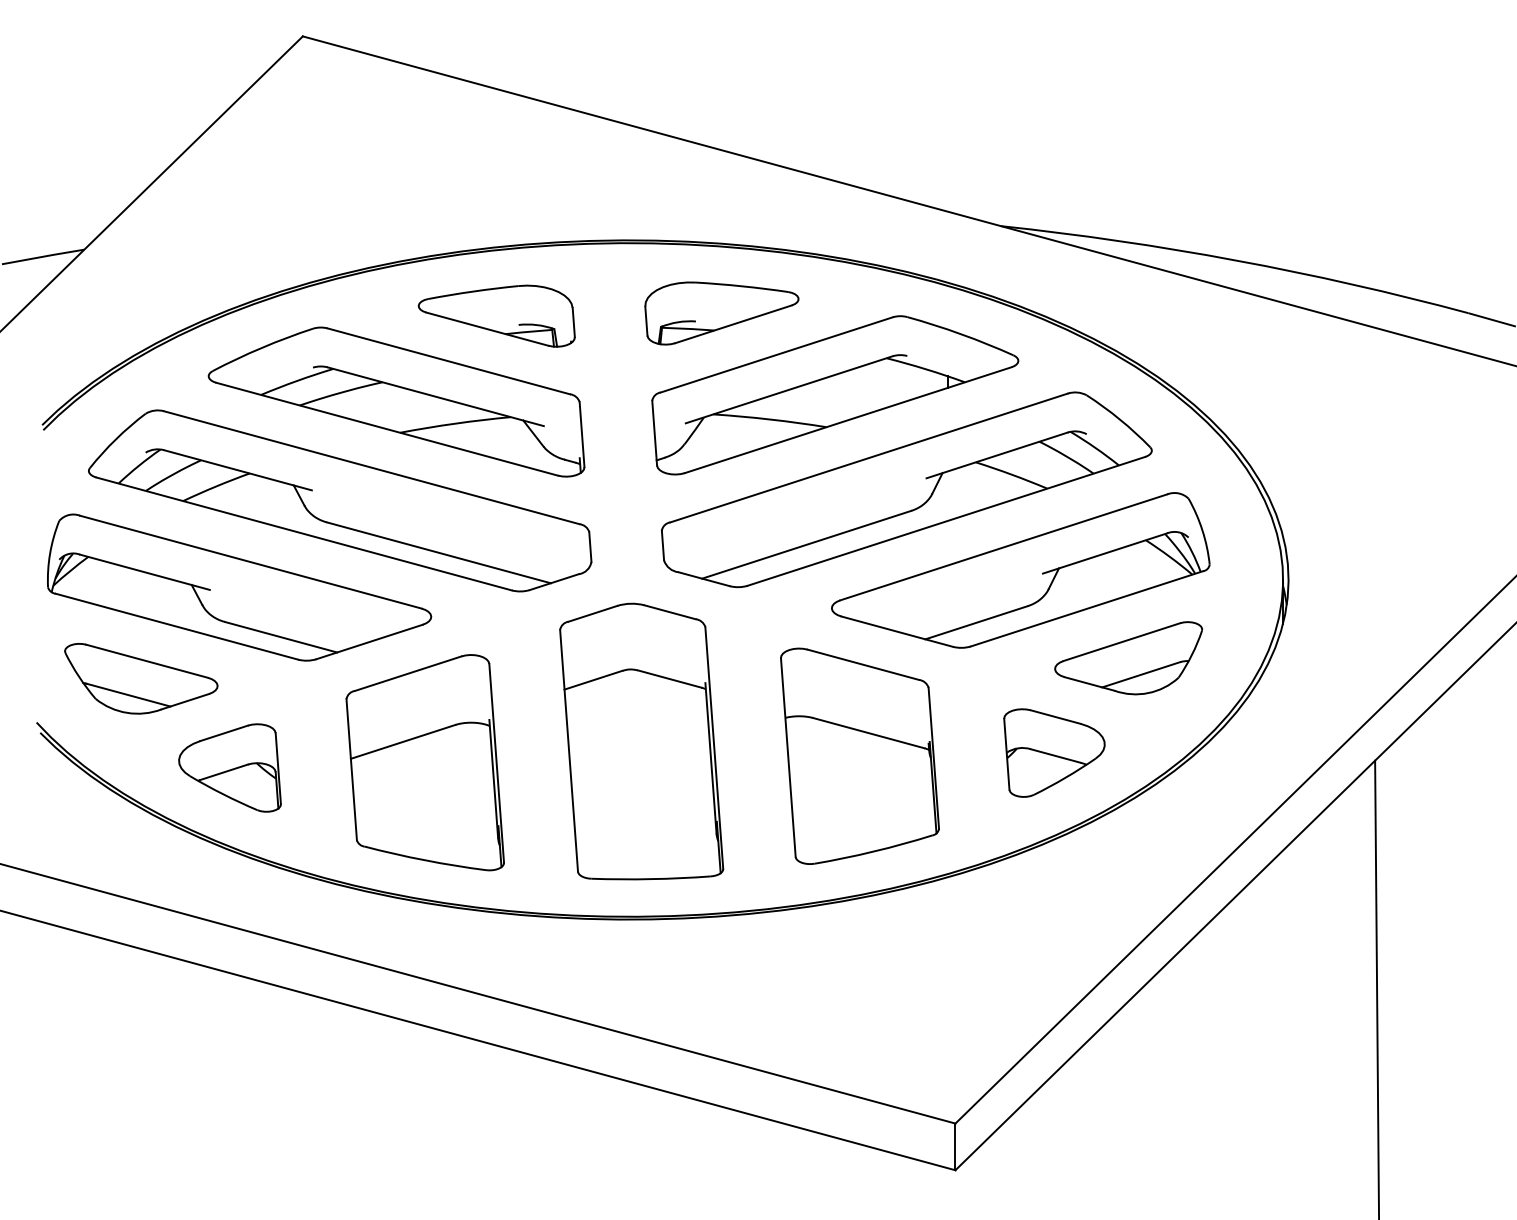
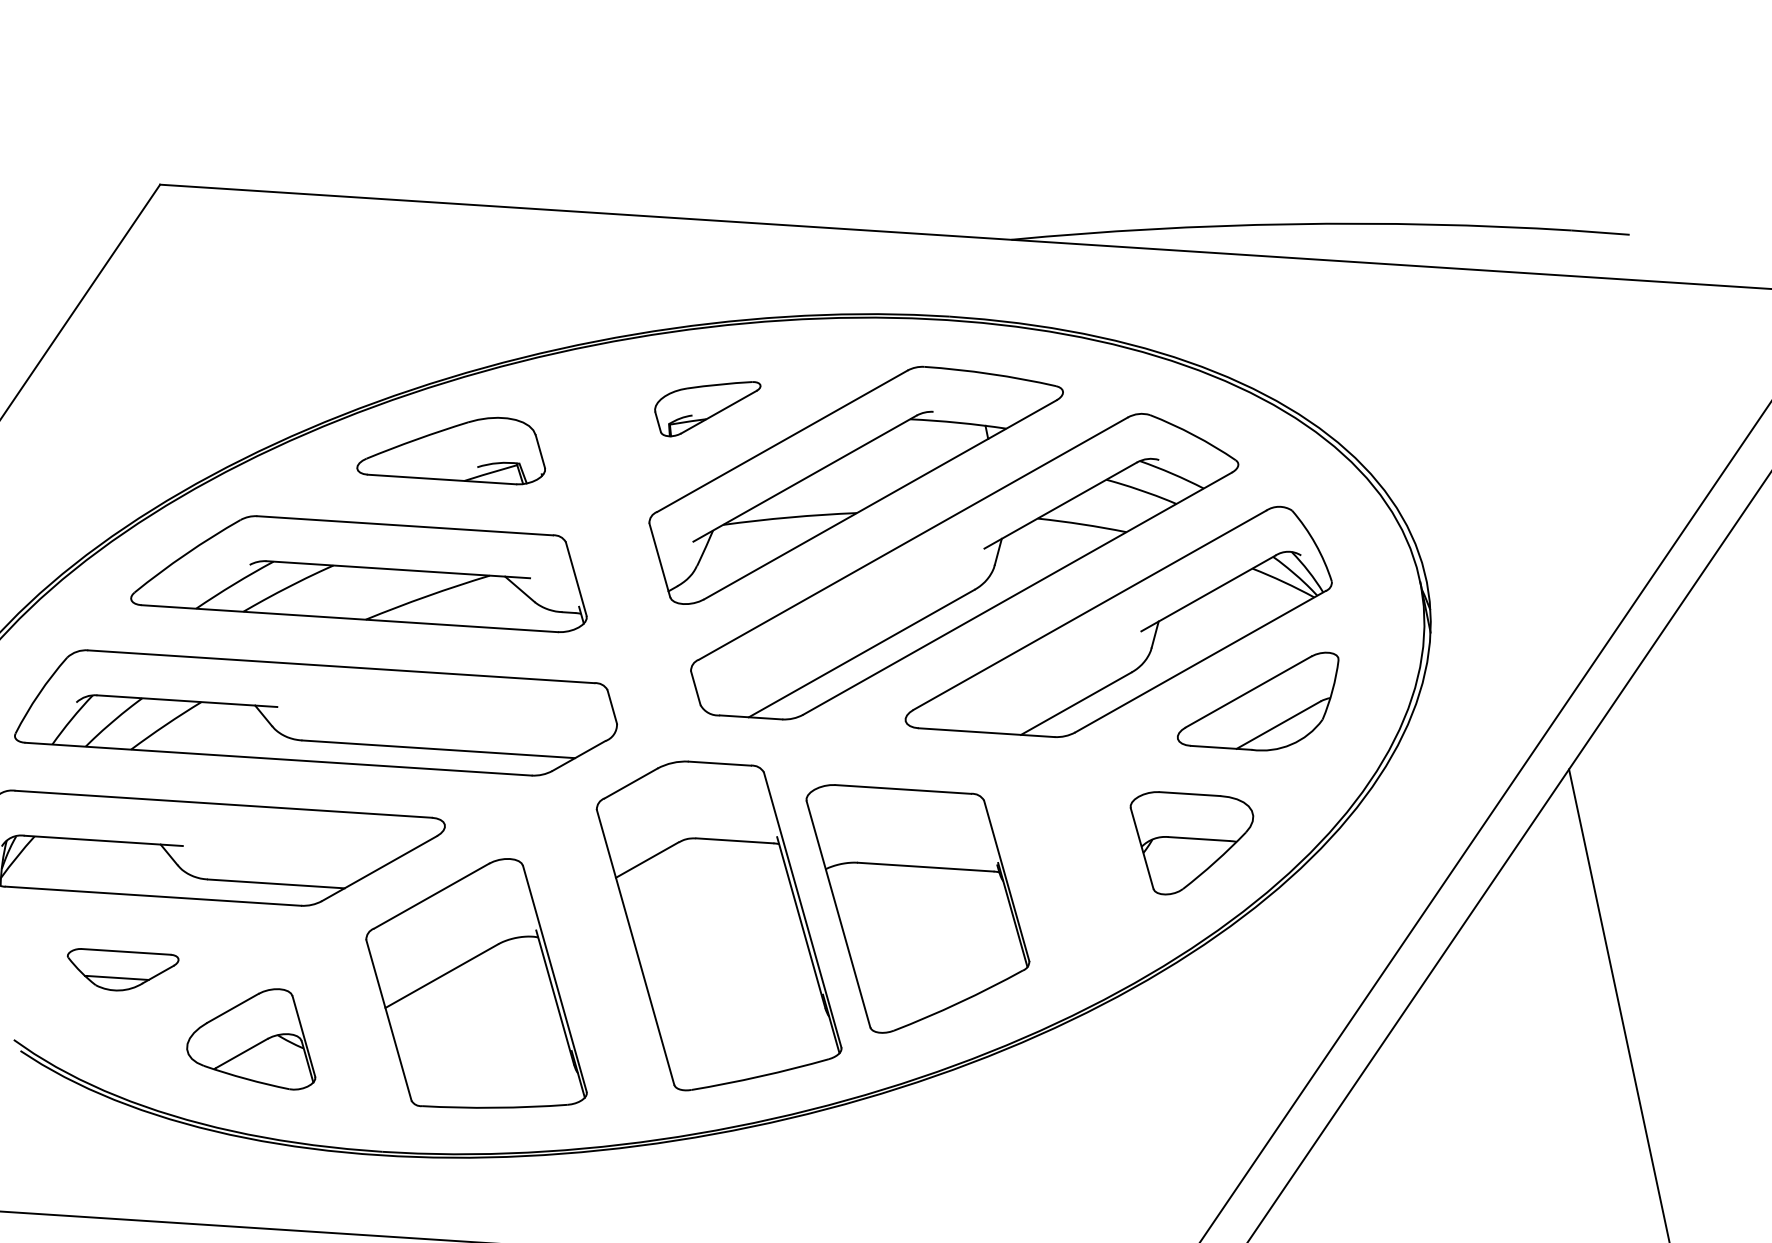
part: (721, 313) -> (708, 406), size x0.6
part: (141, 678) -> (124, 964), size x0.6
part: (859, 755) -> (920, 895), moved

